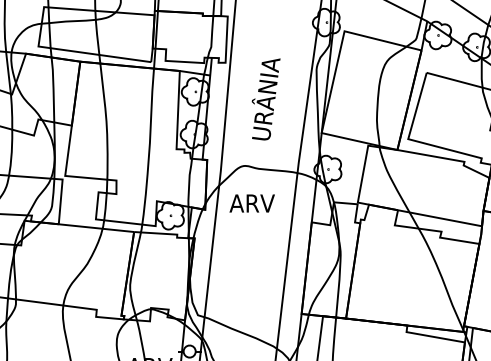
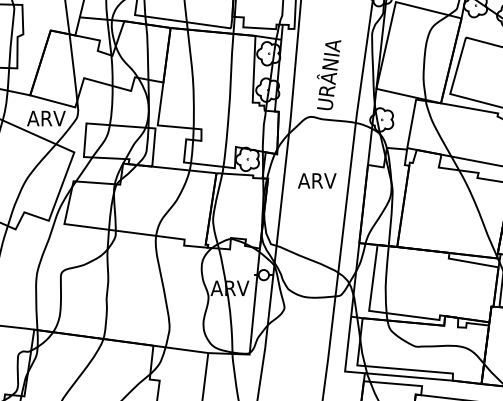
text: (266, 99) -> (329, 75), moved
text: (252, 203) -> (317, 180), moved

